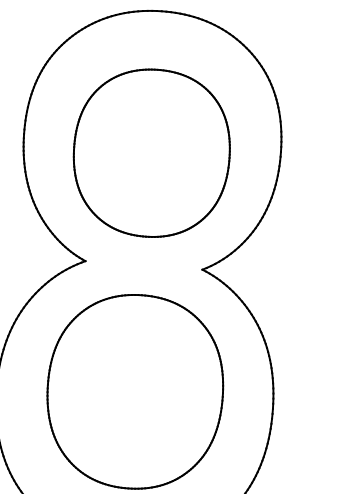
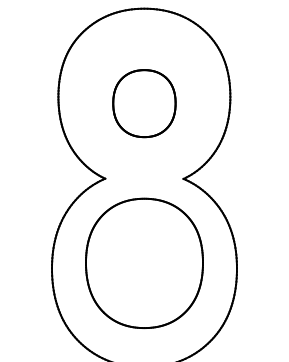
part: (151, 152) -> (144, 103), size x0.6

